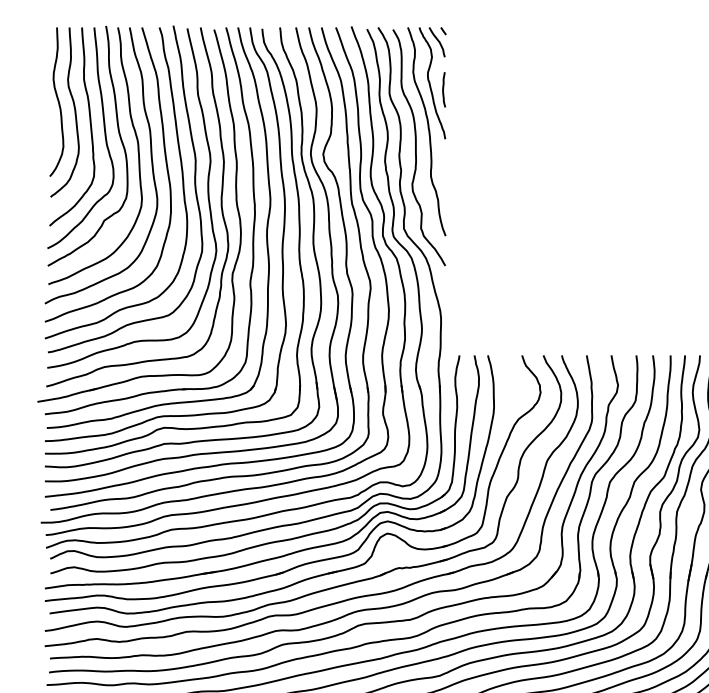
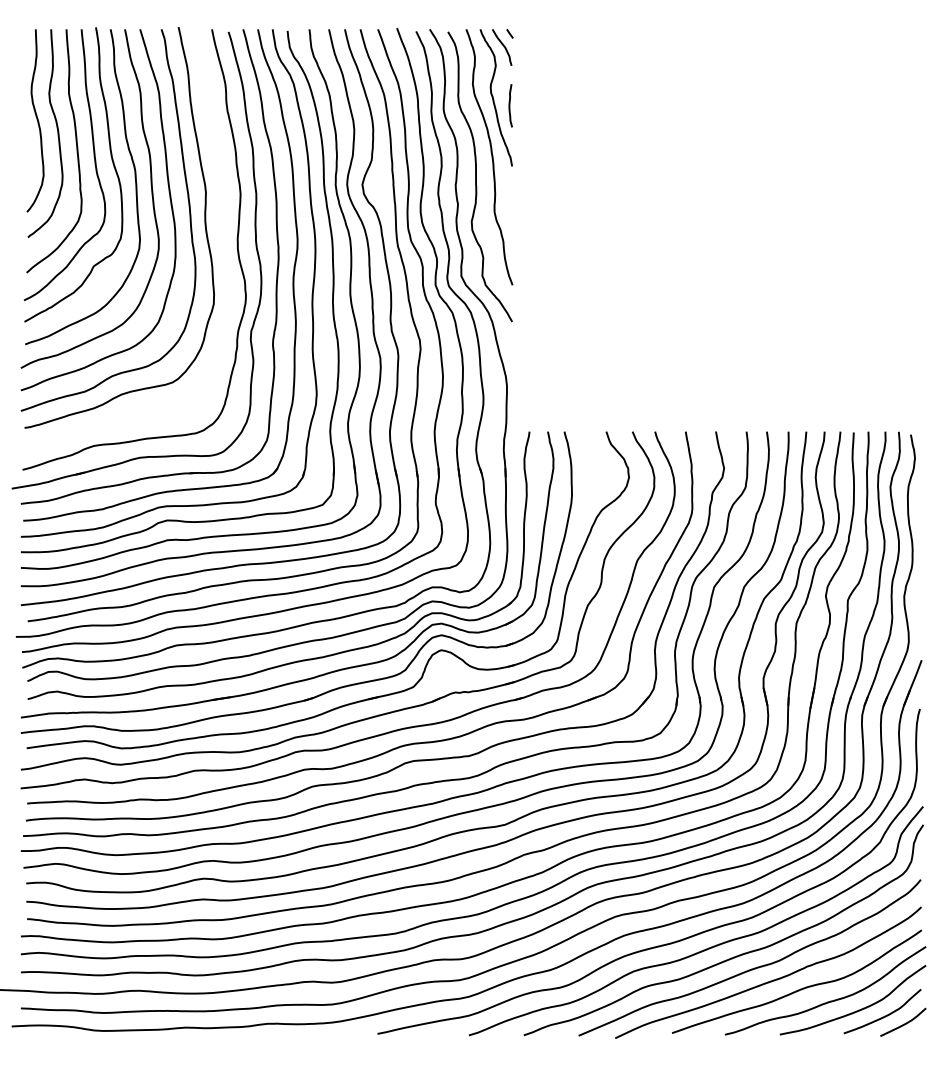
curve: (207, 196) -> (220, 236), removed

